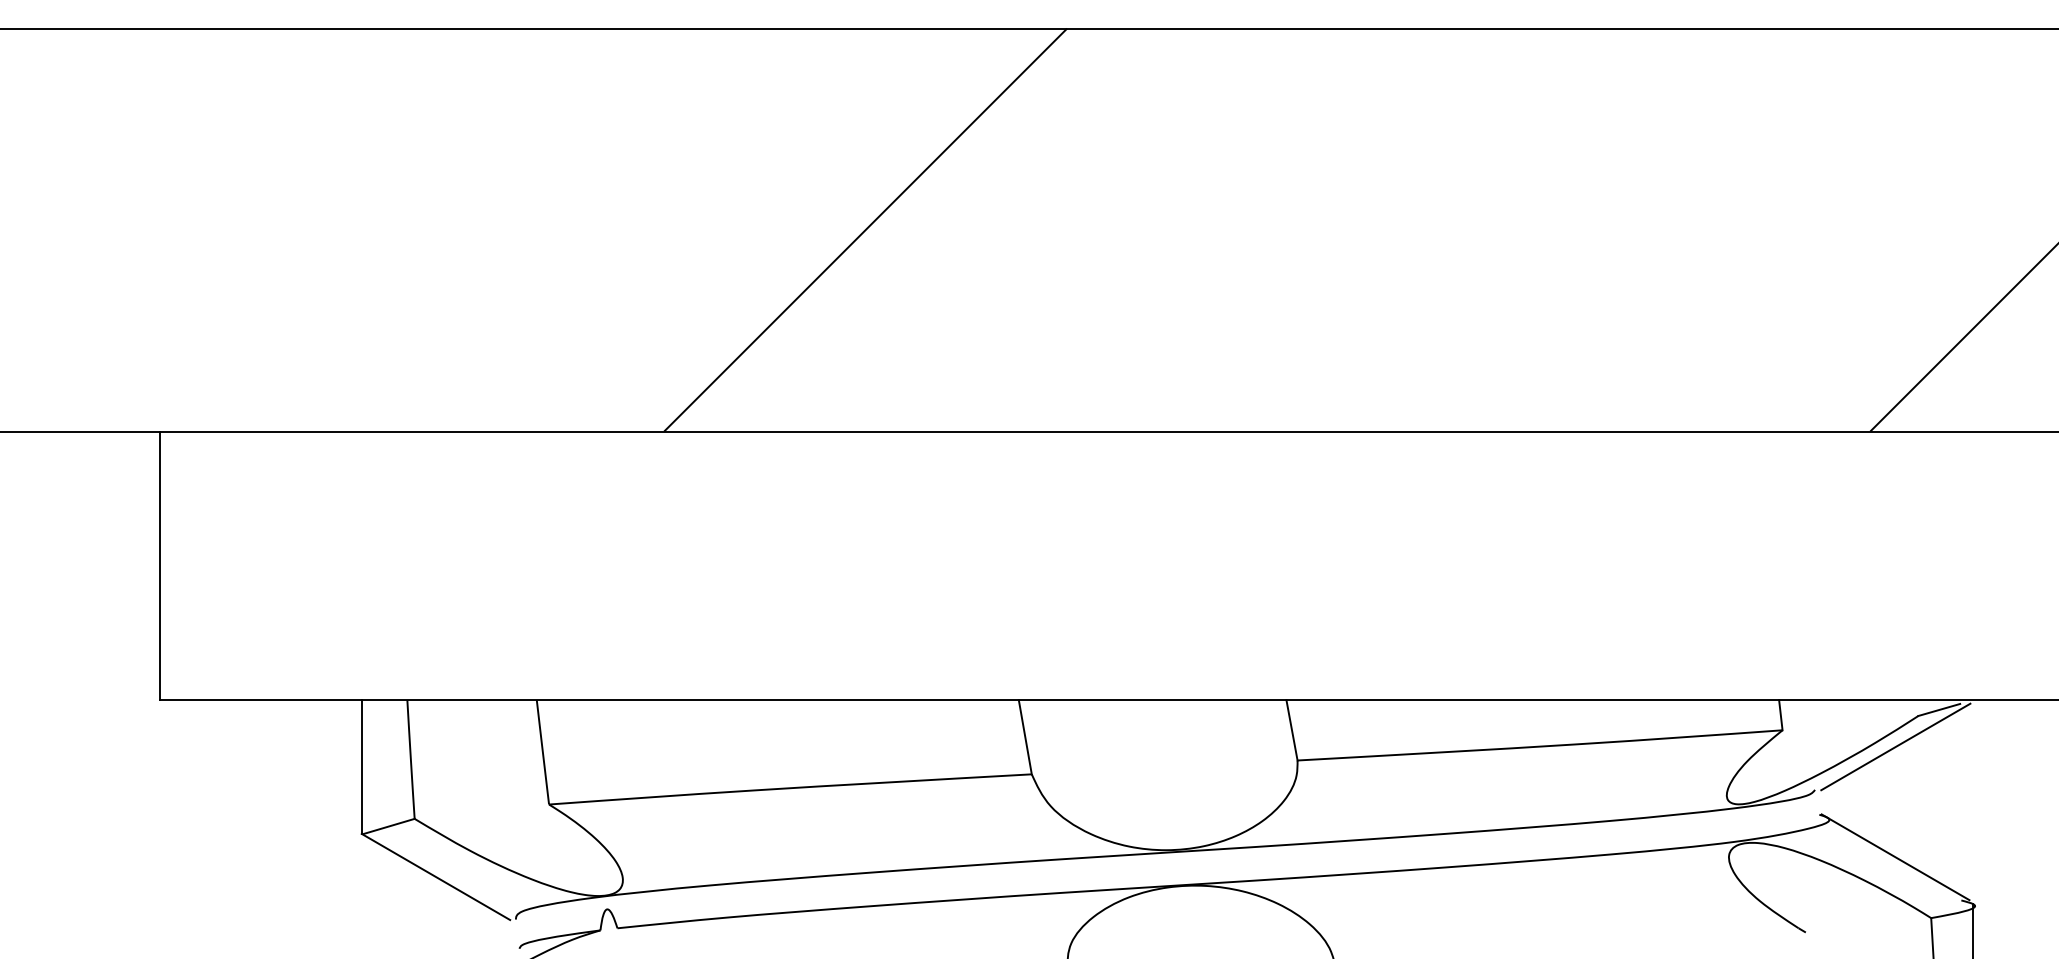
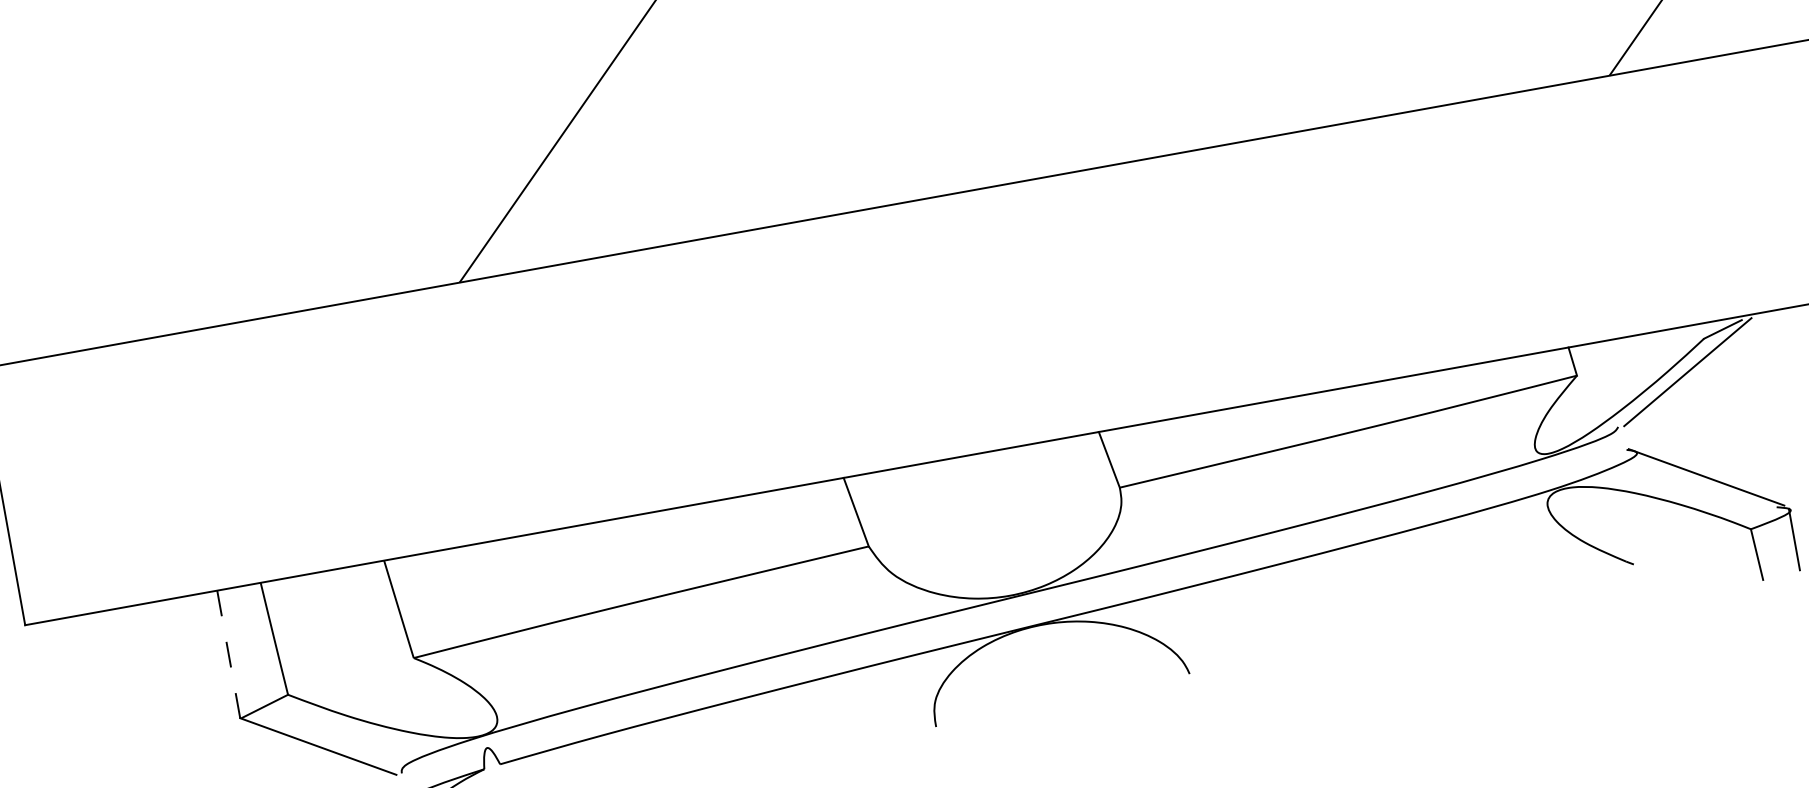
line: (361, 767) -> (228, 654), solid -> dashed

